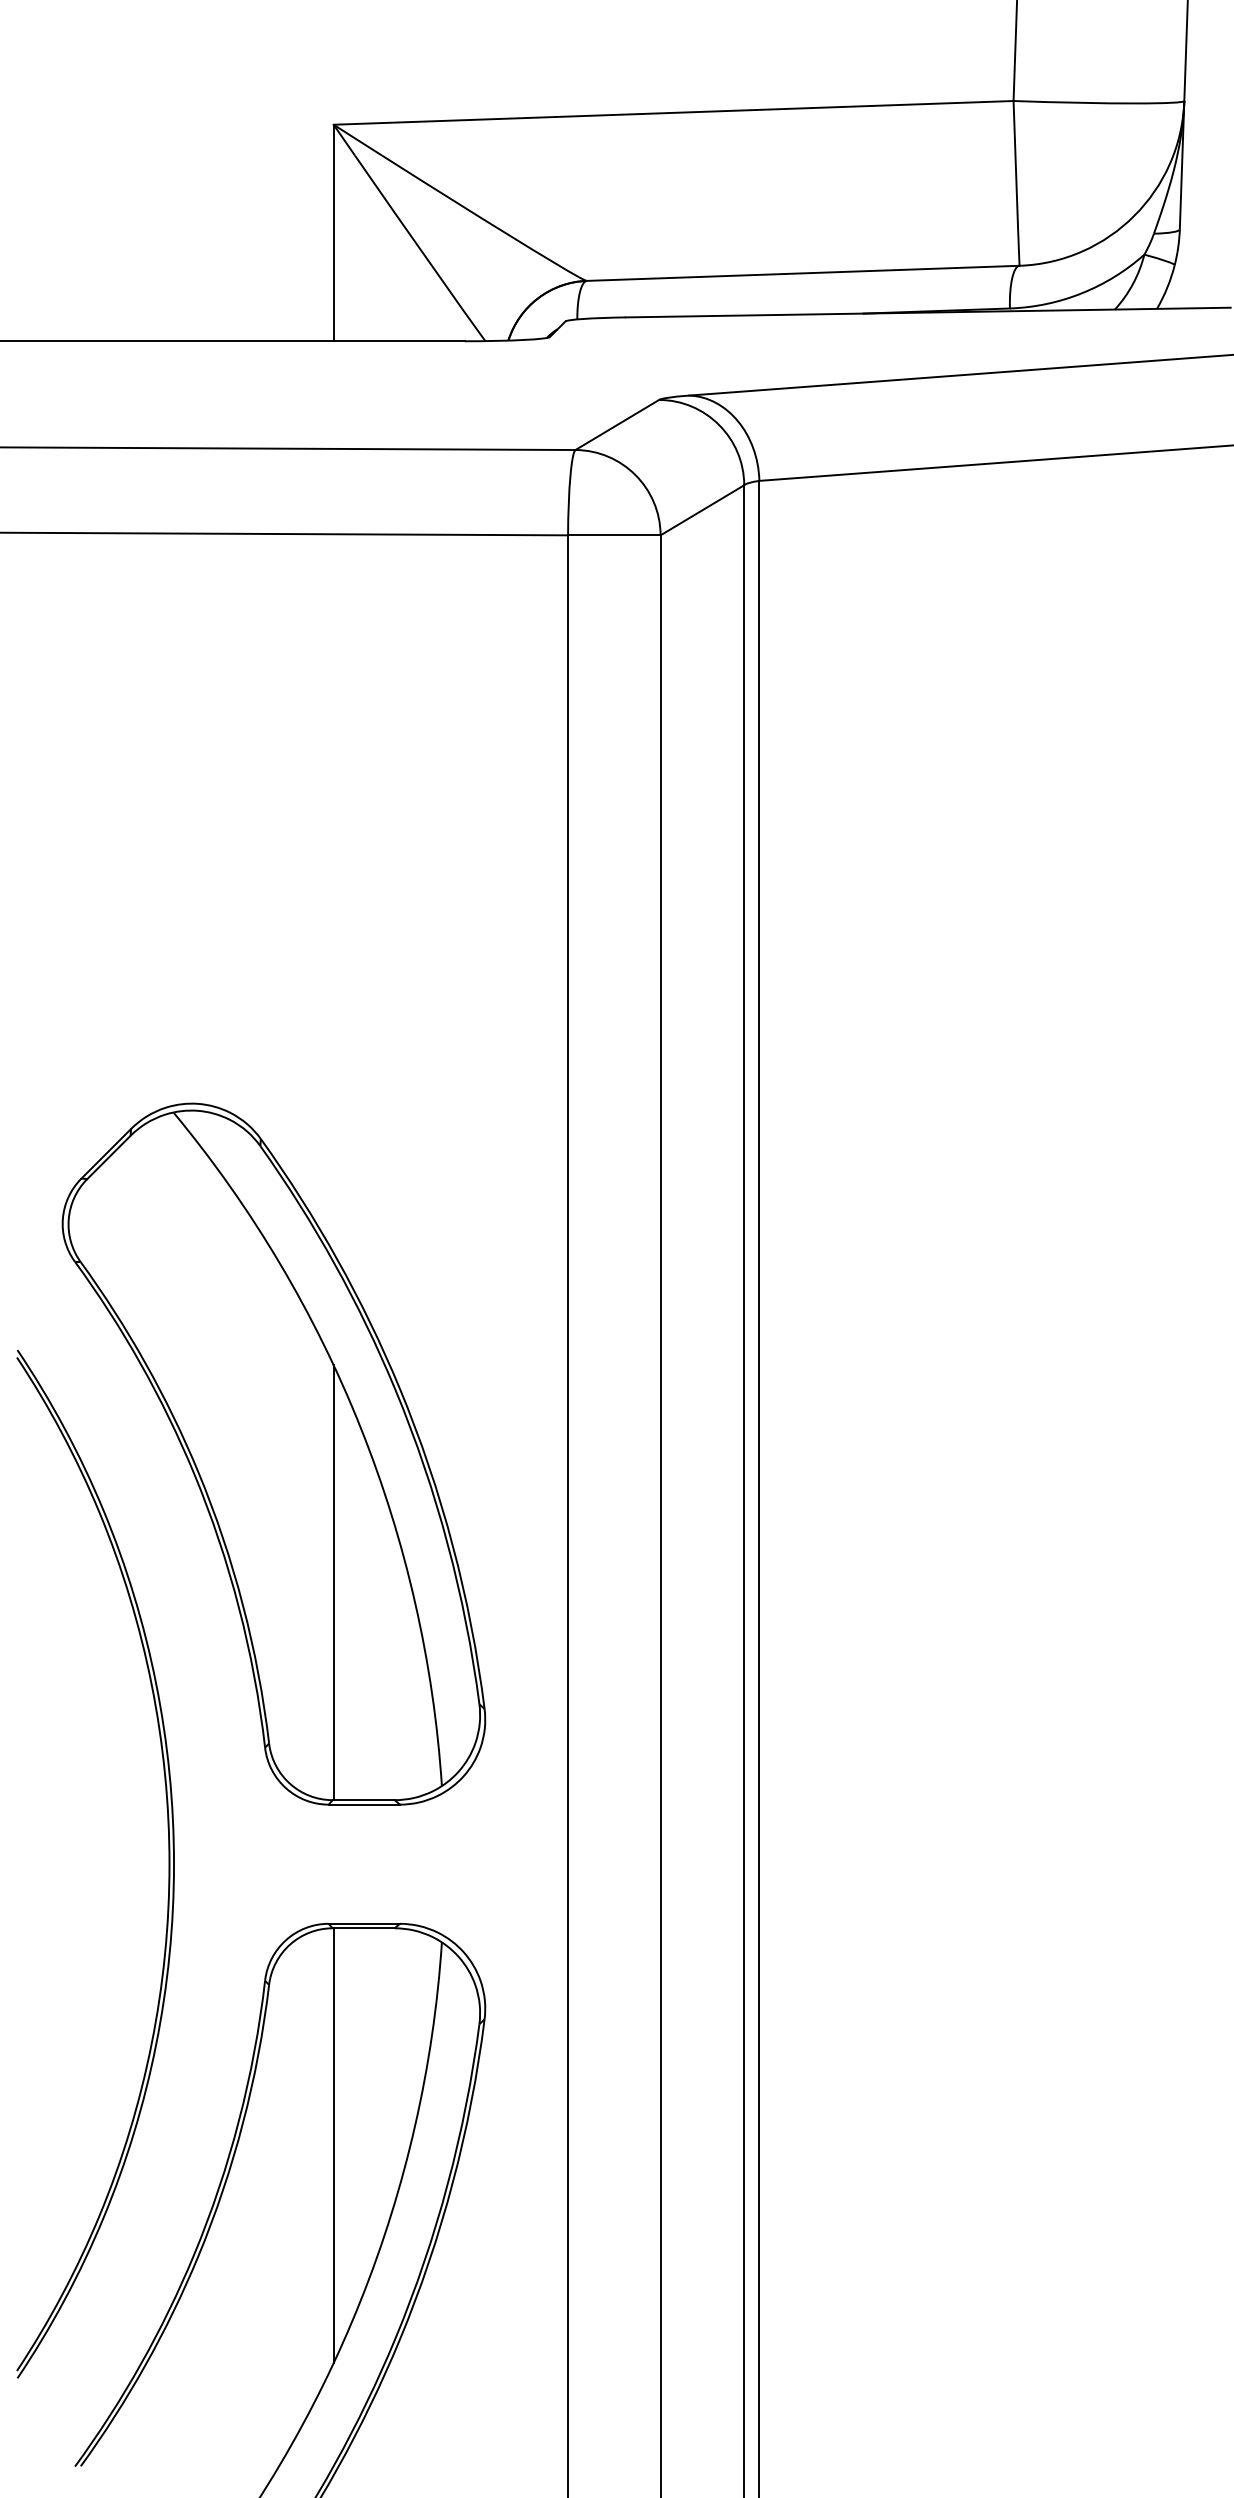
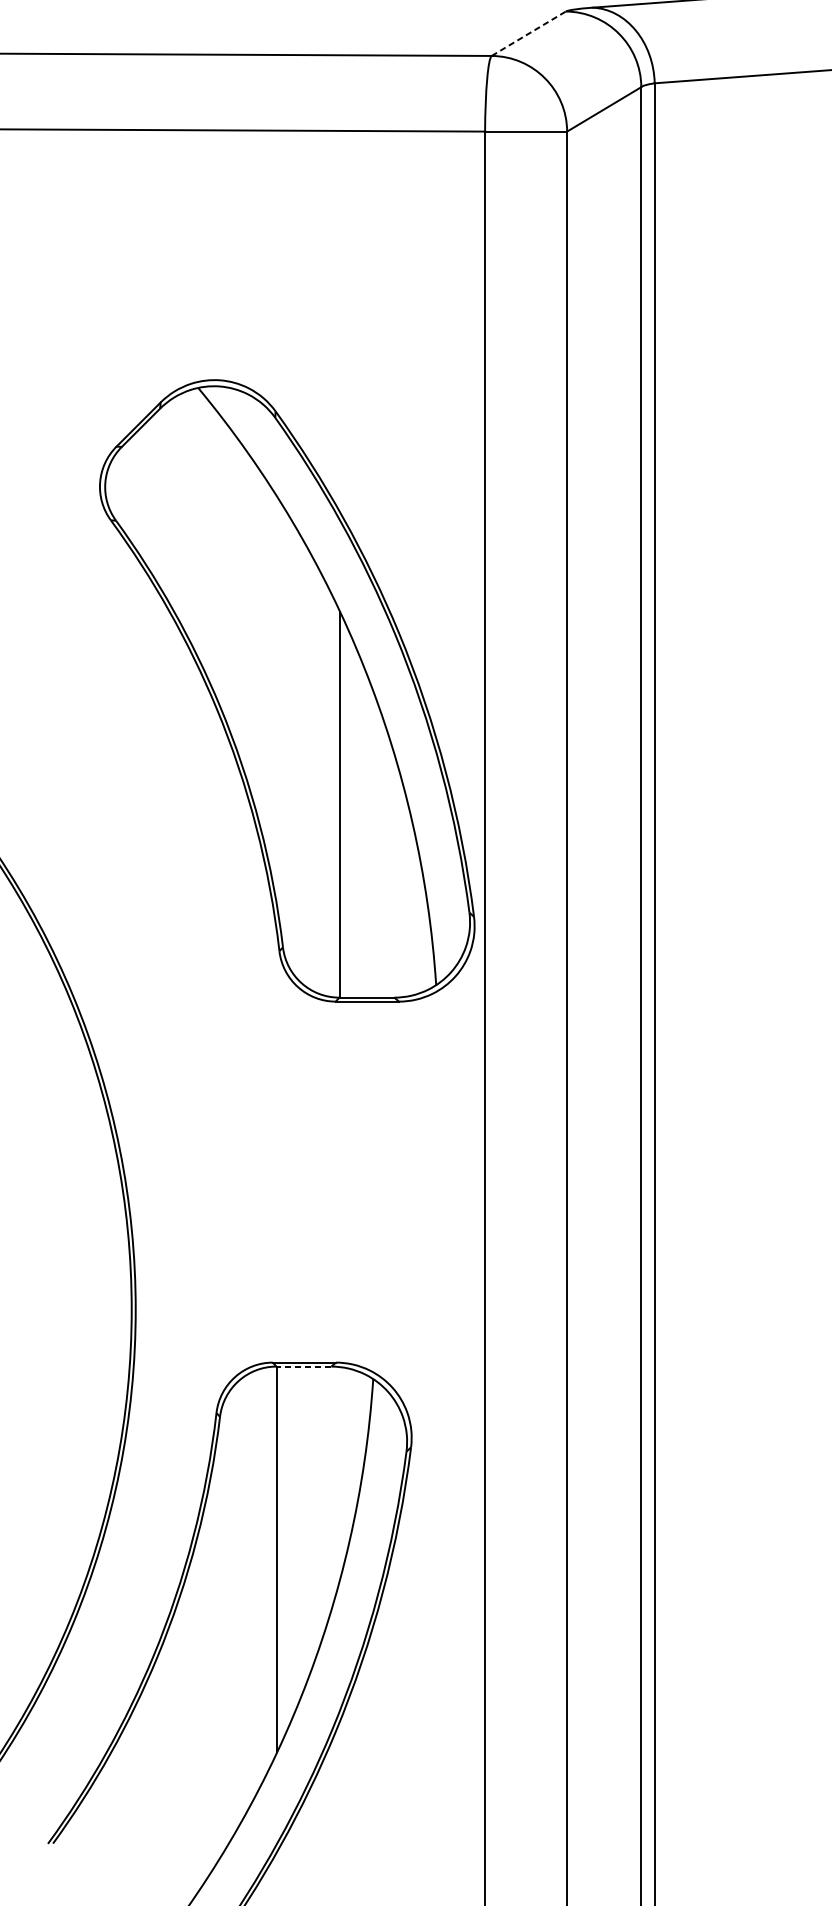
line: (617, 424) -> (528, 33), solid -> dashed
part: (273, 1453) -> (286, 690), moved
line: (363, 1928) -> (303, 1366), solid -> dashed

